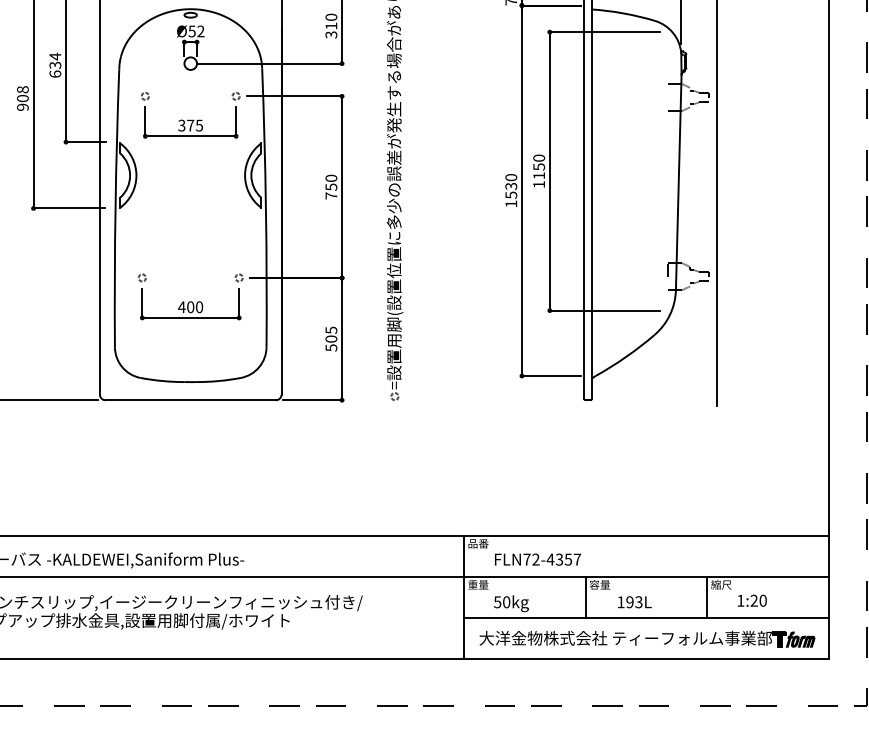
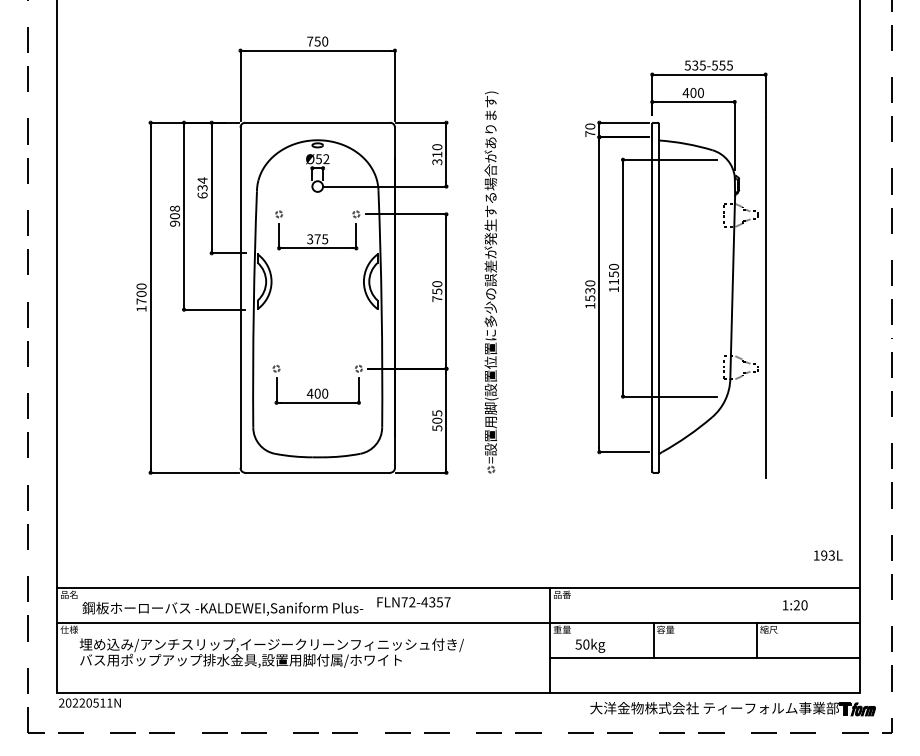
text: (537, 559) -> (413, 602), moved
text: (752, 601) -> (795, 605), moved
text: (634, 602) -> (828, 555), moved
part: (646, 639) -> (732, 709), moved

